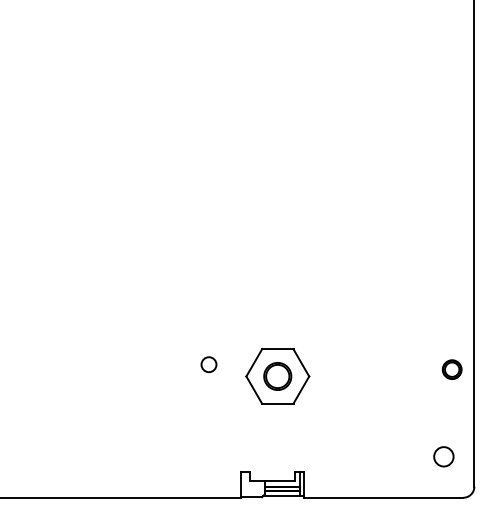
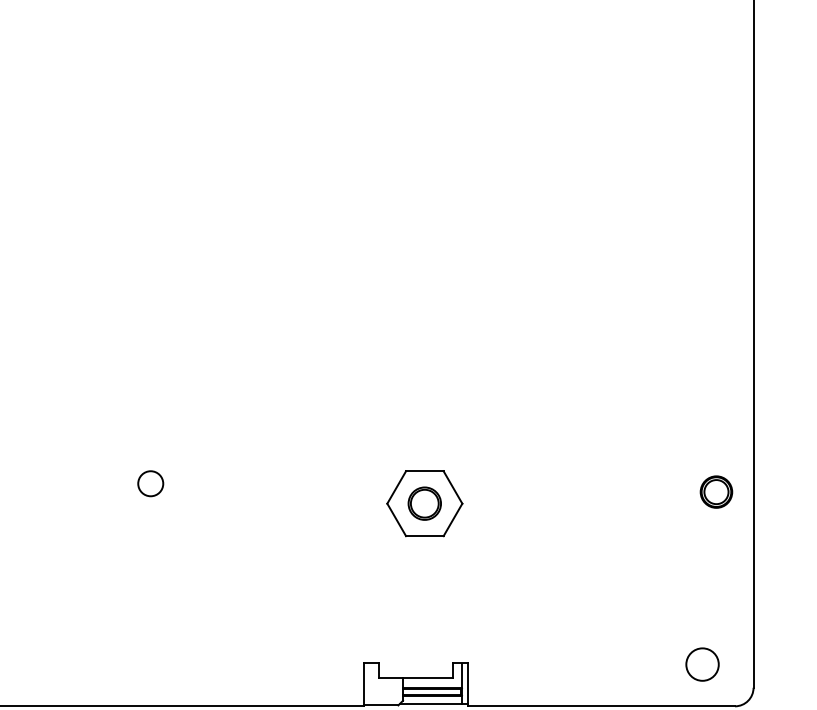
circle: (208, 364) -> (149, 483), moved
part: (277, 376) -> (424, 503), size x0.71
circle: (443, 456) -> (701, 664), moved

